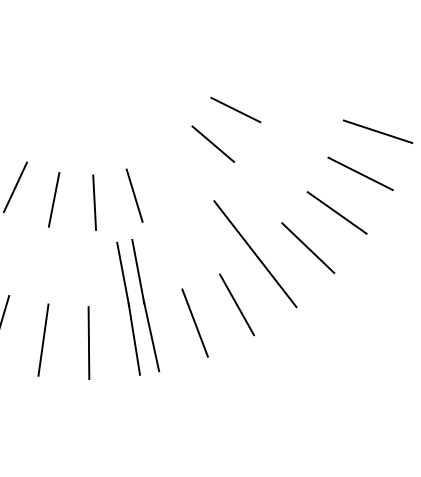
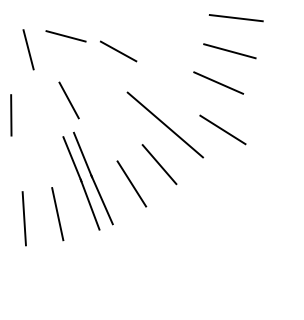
line: (235, 109) -> (65, 36), moved
line: (94, 202) -> (28, 49), moved
line: (308, 248) -> (223, 130), moved

